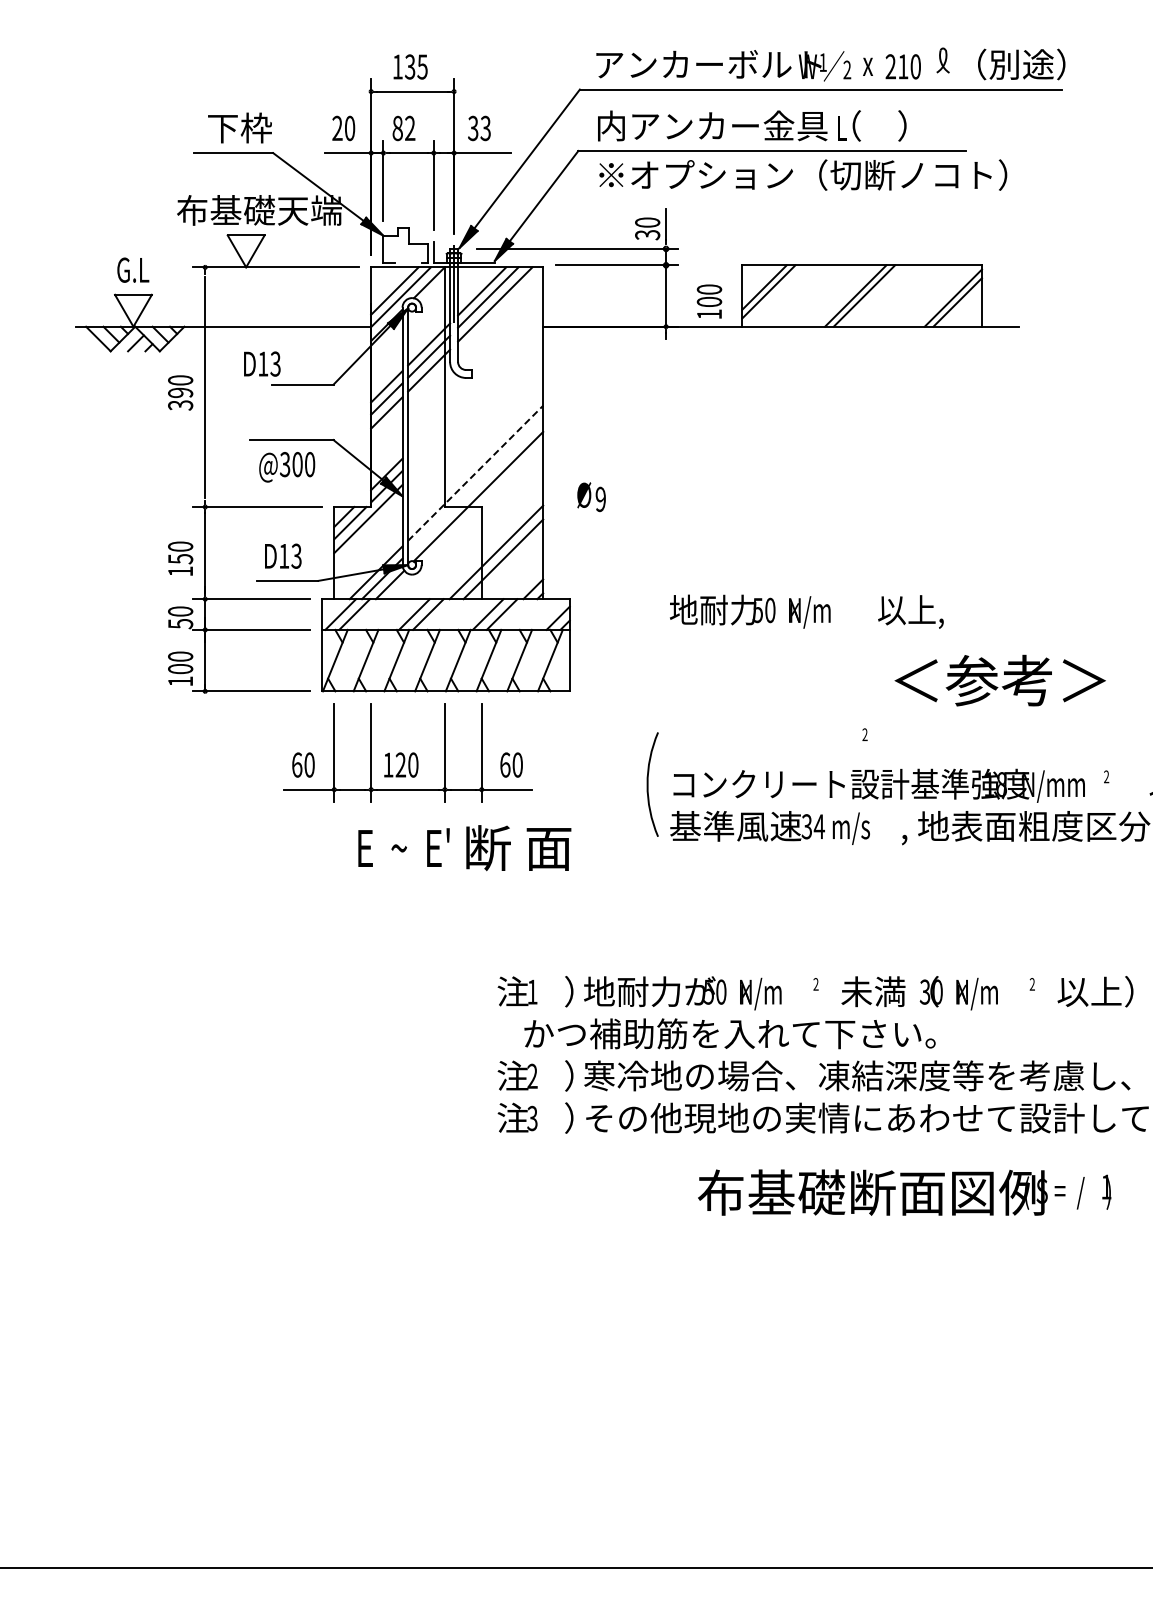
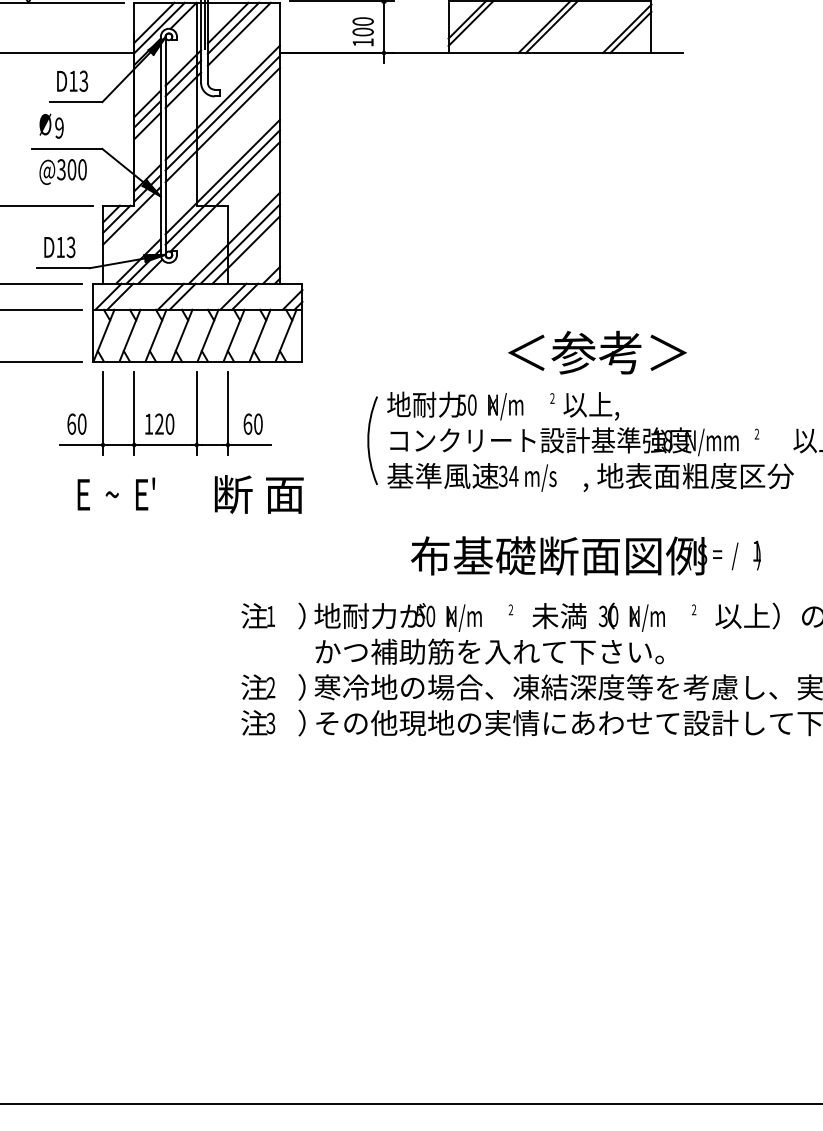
text: (709, 301) -> (363, 31), moved
text: (262, 363) -> (72, 80), moved
line: (475, 385) -> (222, 102), added
line: (475, 397) -> (222, 112), added
line: (475, 411) -> (222, 124), added
line: (475, 473) -> (222, 177), dashed -> solid
line: (475, 485) -> (222, 187), added
text: (591, 497) -> (51, 126), moved
line: (489, 545) -> (234, 238), added
text: (806, 611) -> (502, 405), moved
text: (999, 680) -> (596, 352), moved
text: (403, 847) -> (115, 493), moved
text: (729, 1033) -> (489, 651), moved
text: (904, 1192) -> (585, 555), moved

